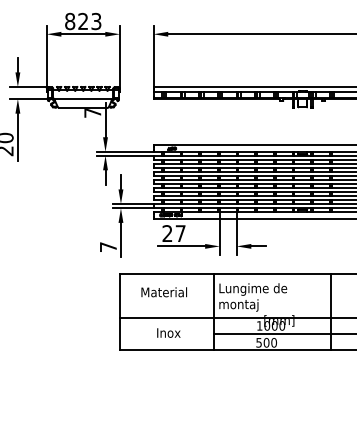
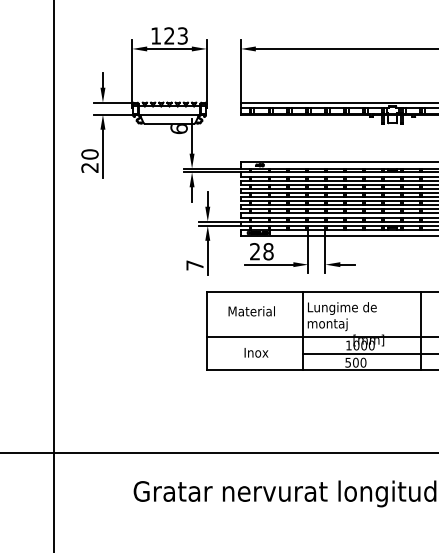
text: (70, 21) -> (156, 35), 823 -> 123
text: (92, 113) -> (178, 129), 7 -> 6
text: (180, 233) -> (268, 251), 27 -> 28

